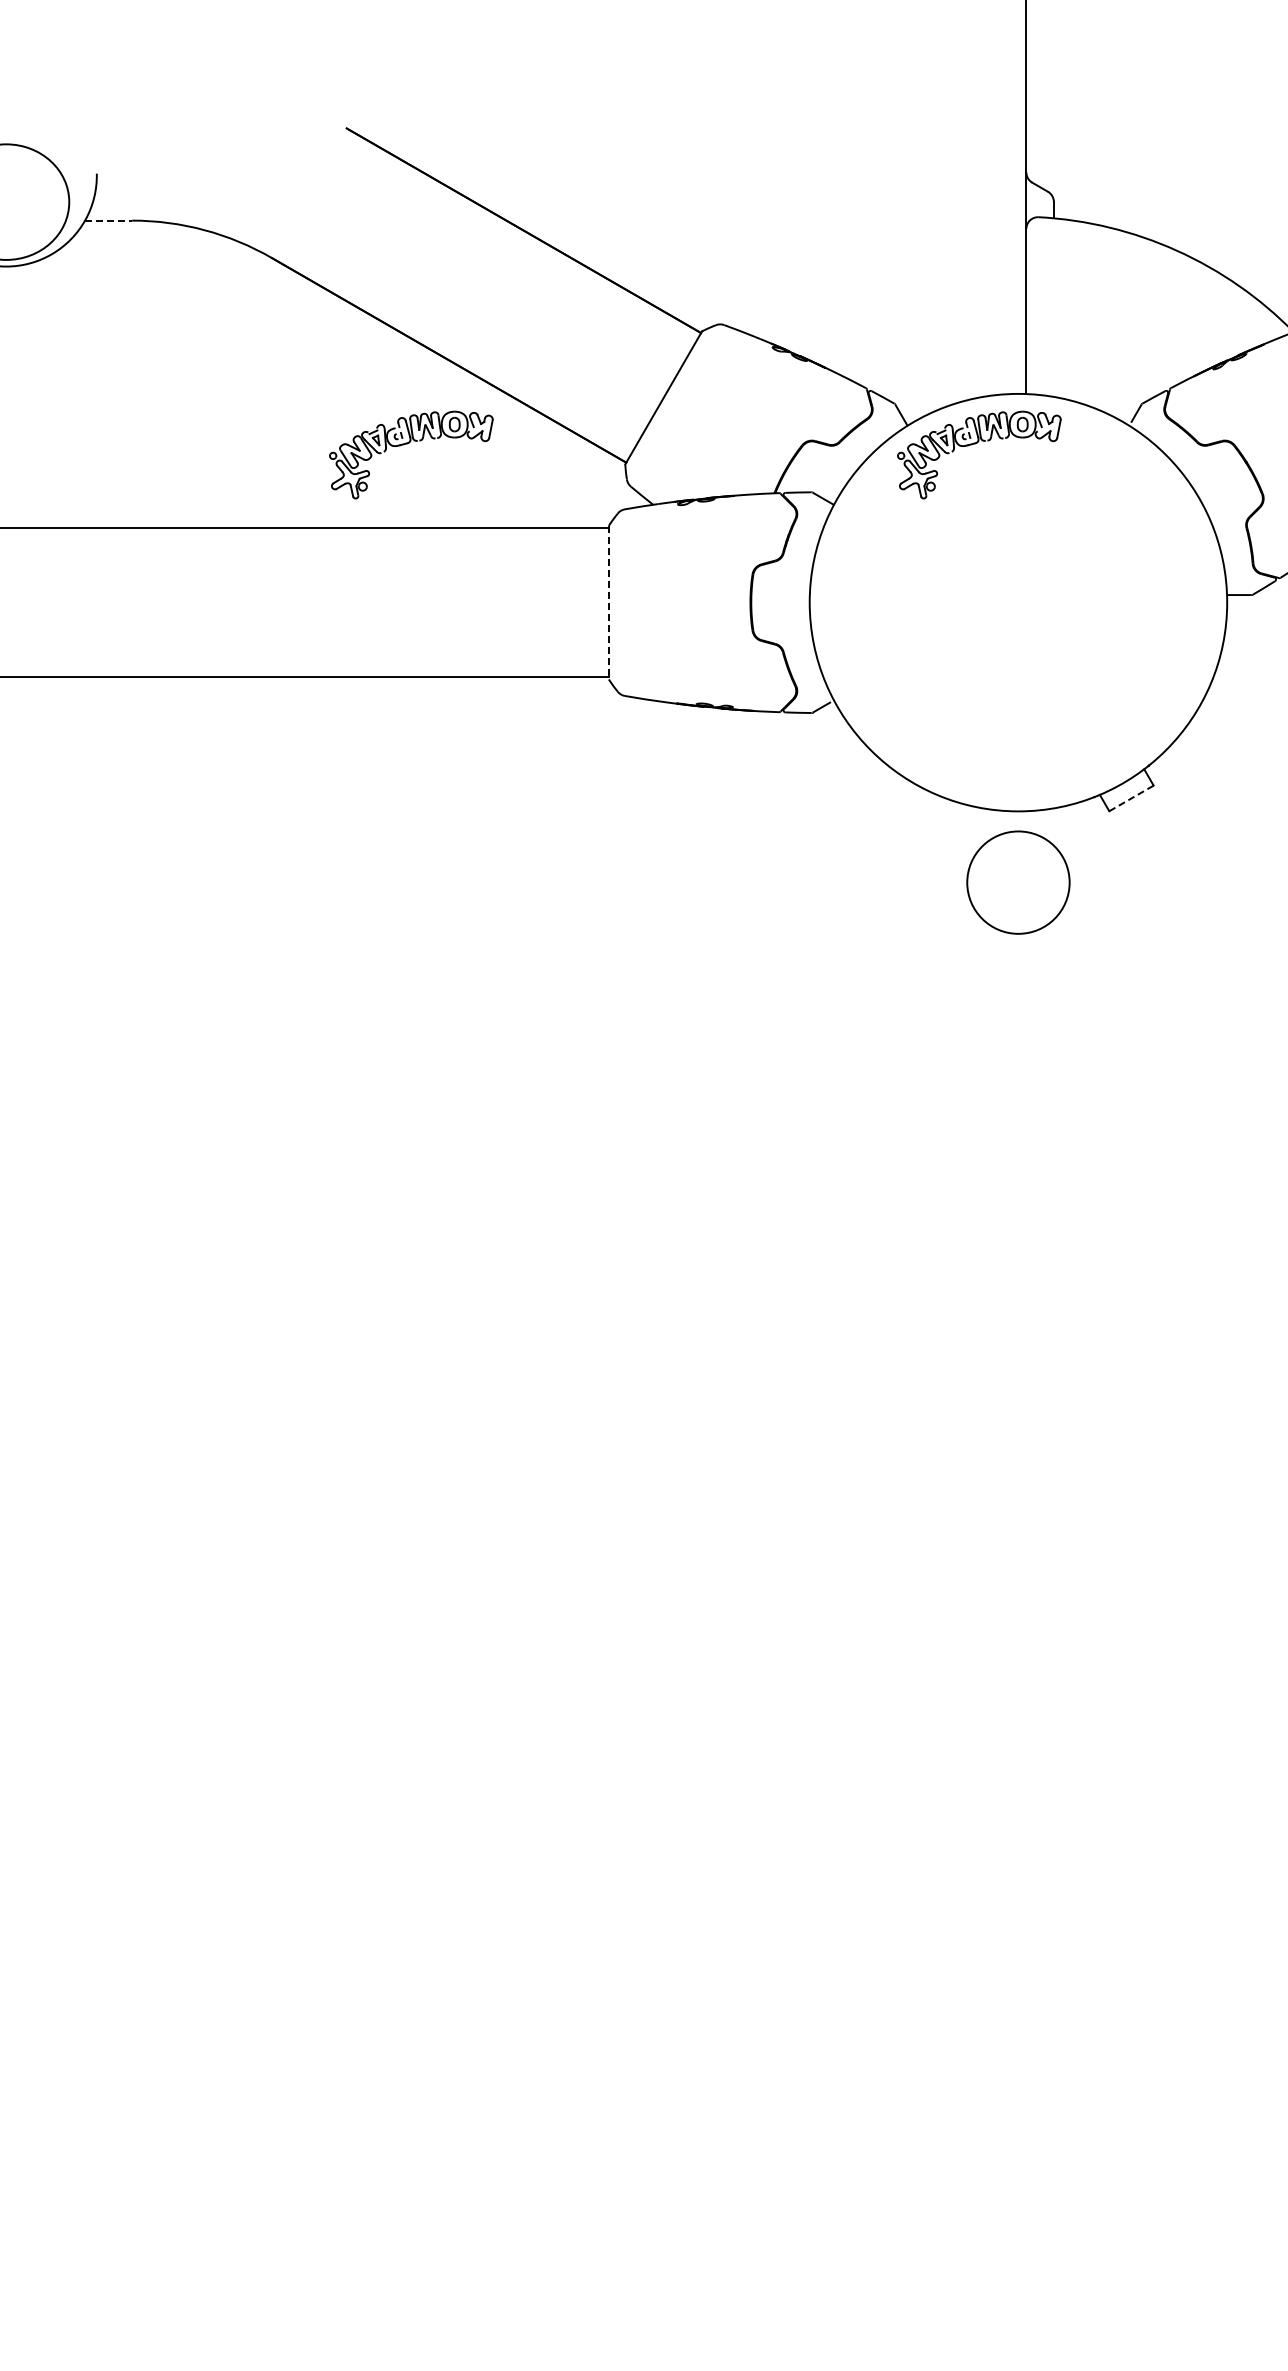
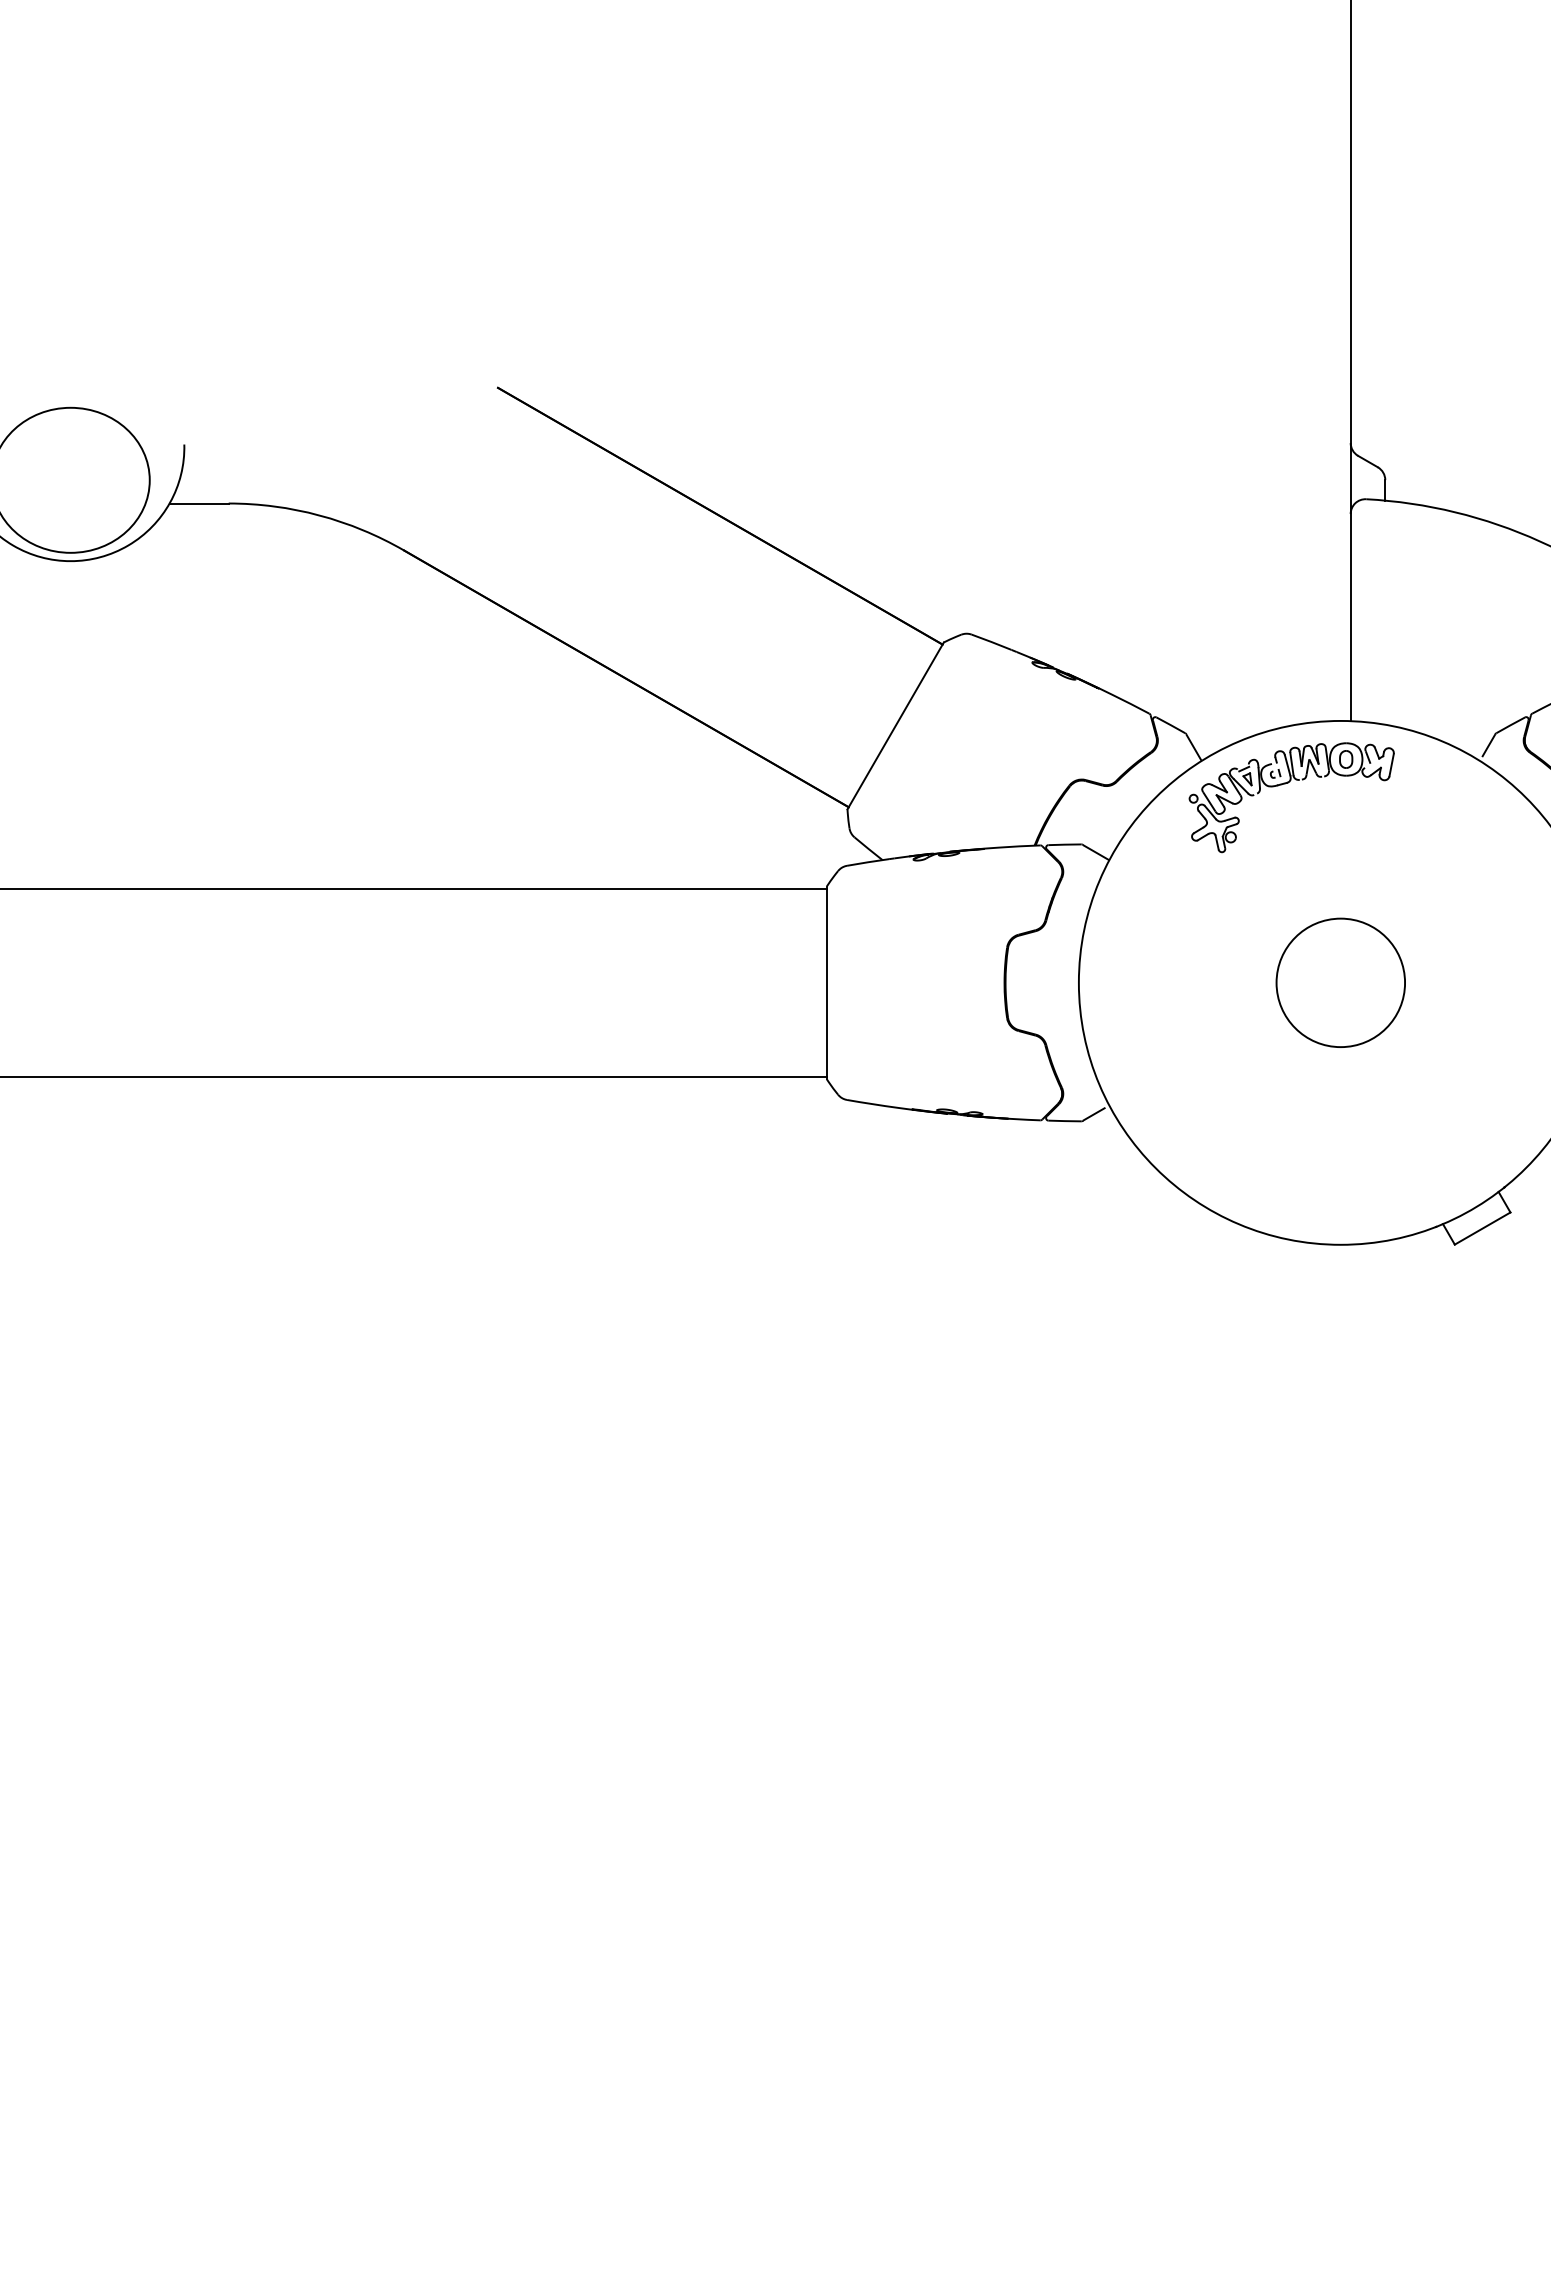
line: (108, 220) -> (198, 503), dashed -> solid
part: (407, 444) -> (574, 784), removed
line: (608, 602) -> (826, 982), dashed -> solid
line: (1131, 798) -> (1482, 1228), dashed -> solid
circle: (1018, 882) -> (1340, 982), moved

